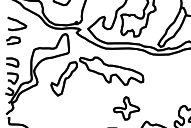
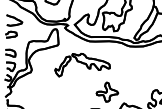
part: (97, 76) -> (82, 65), size x0.7

